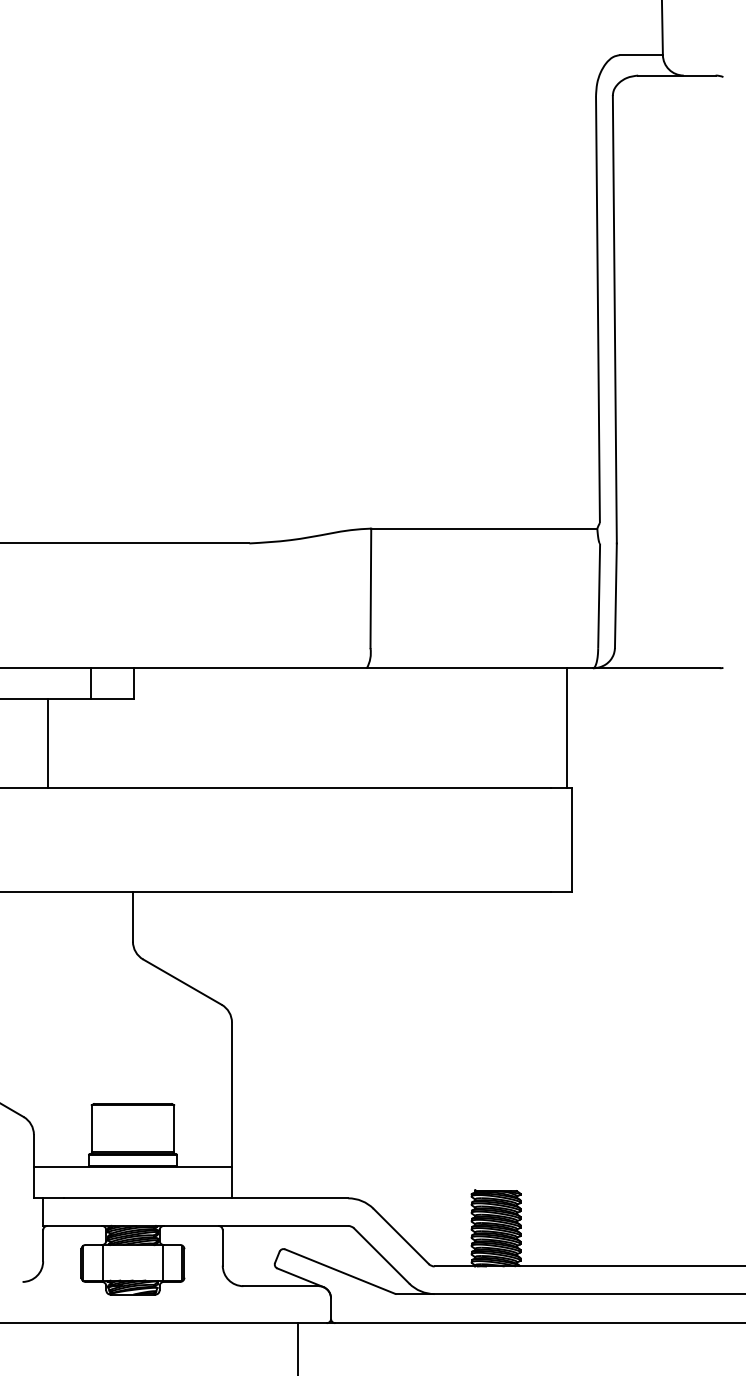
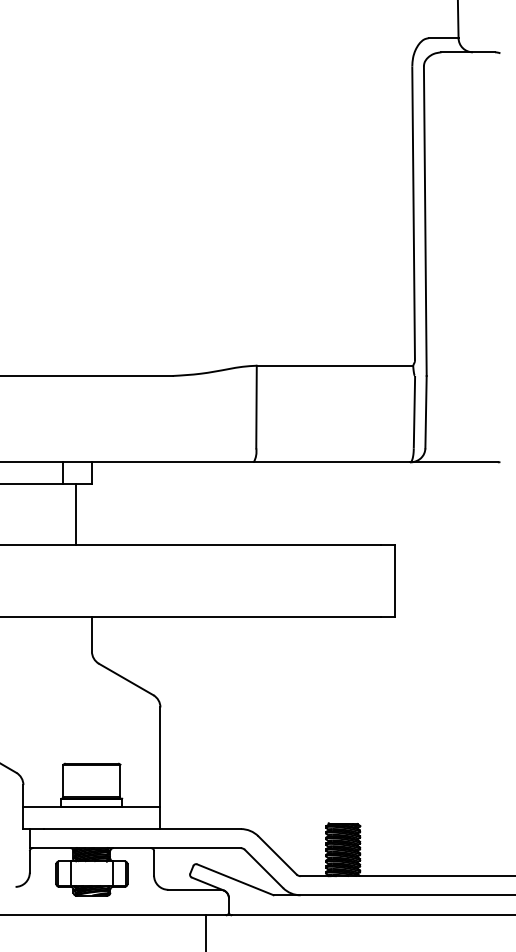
line: (567, 727) -> (392, 503), removed
line: (47, 743) -> (75, 514), moved

